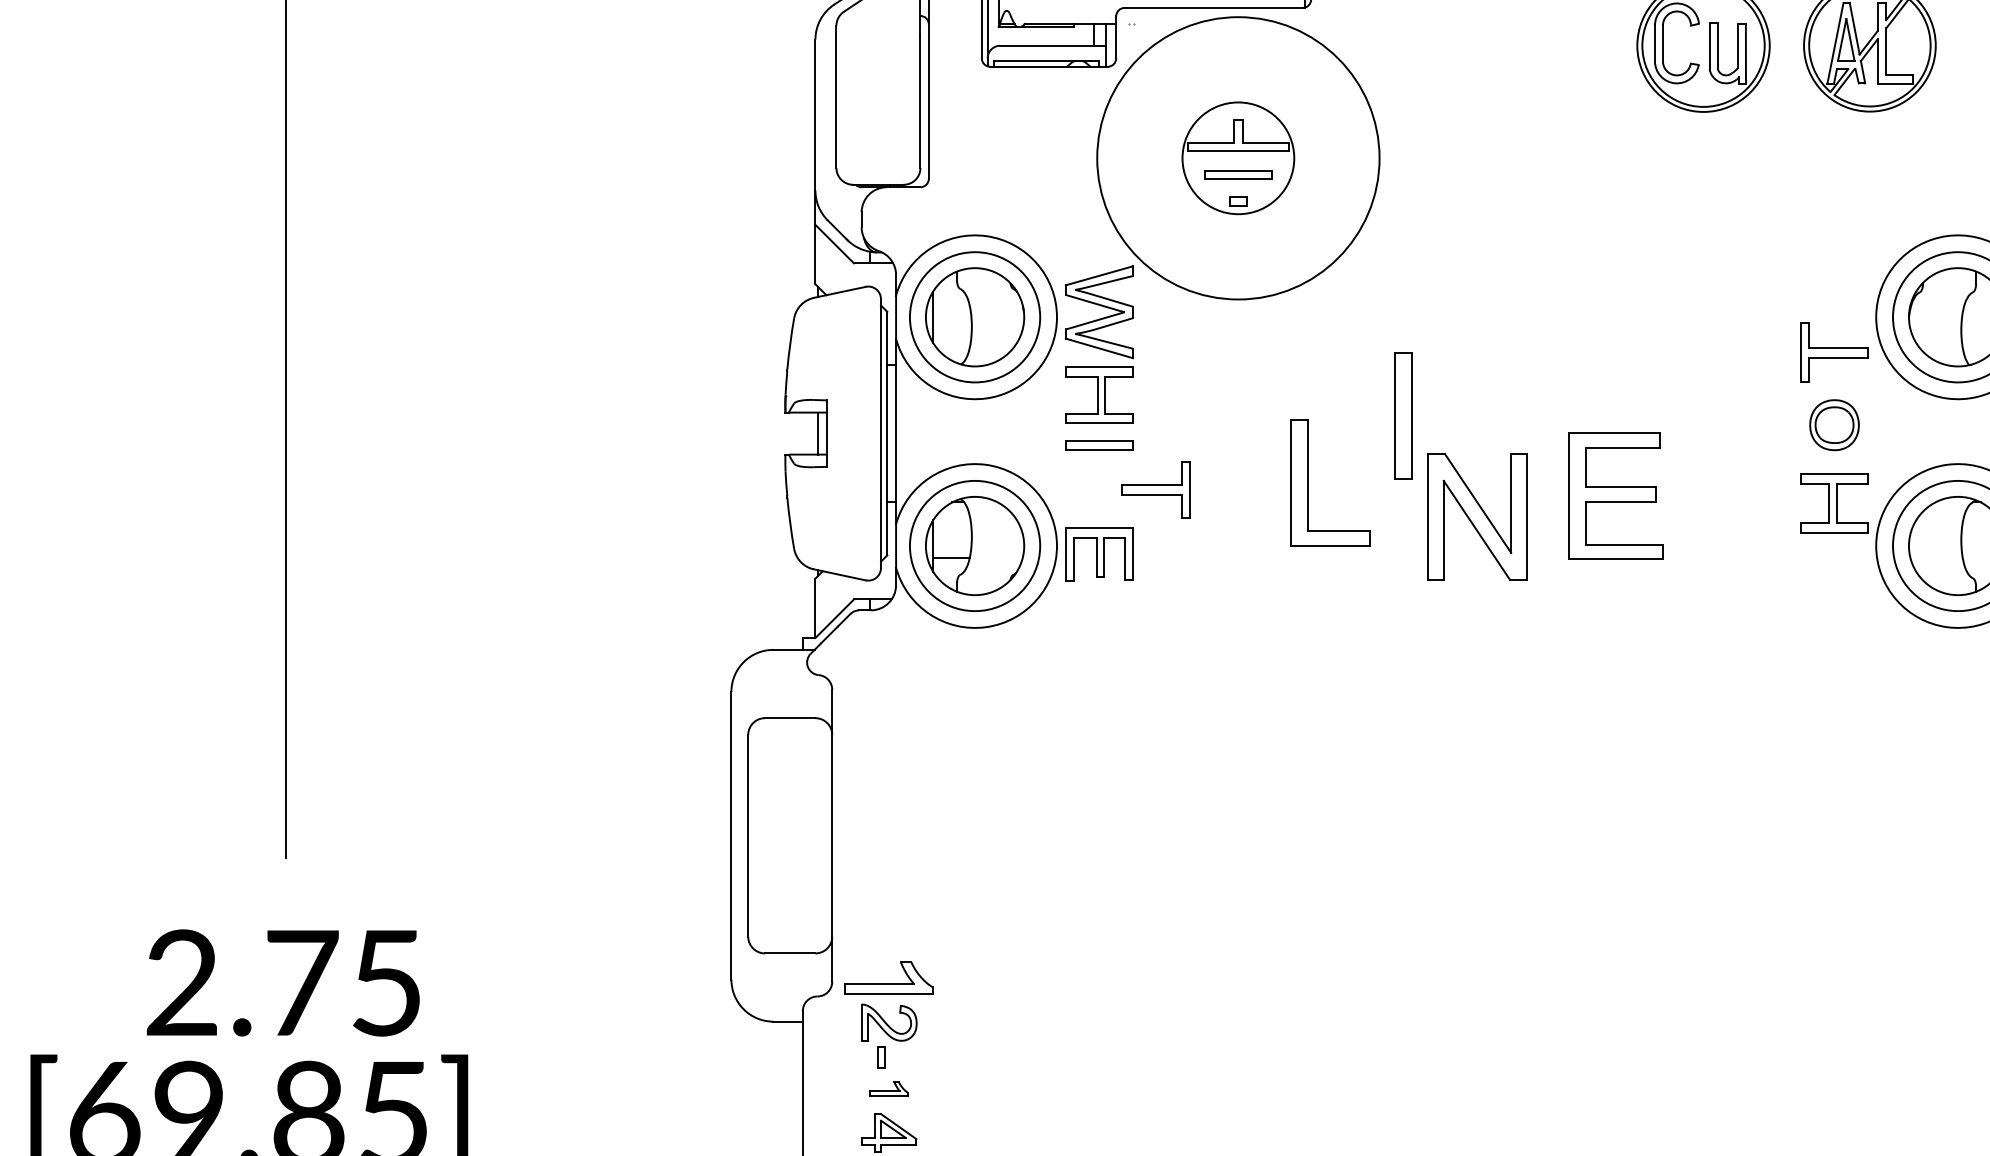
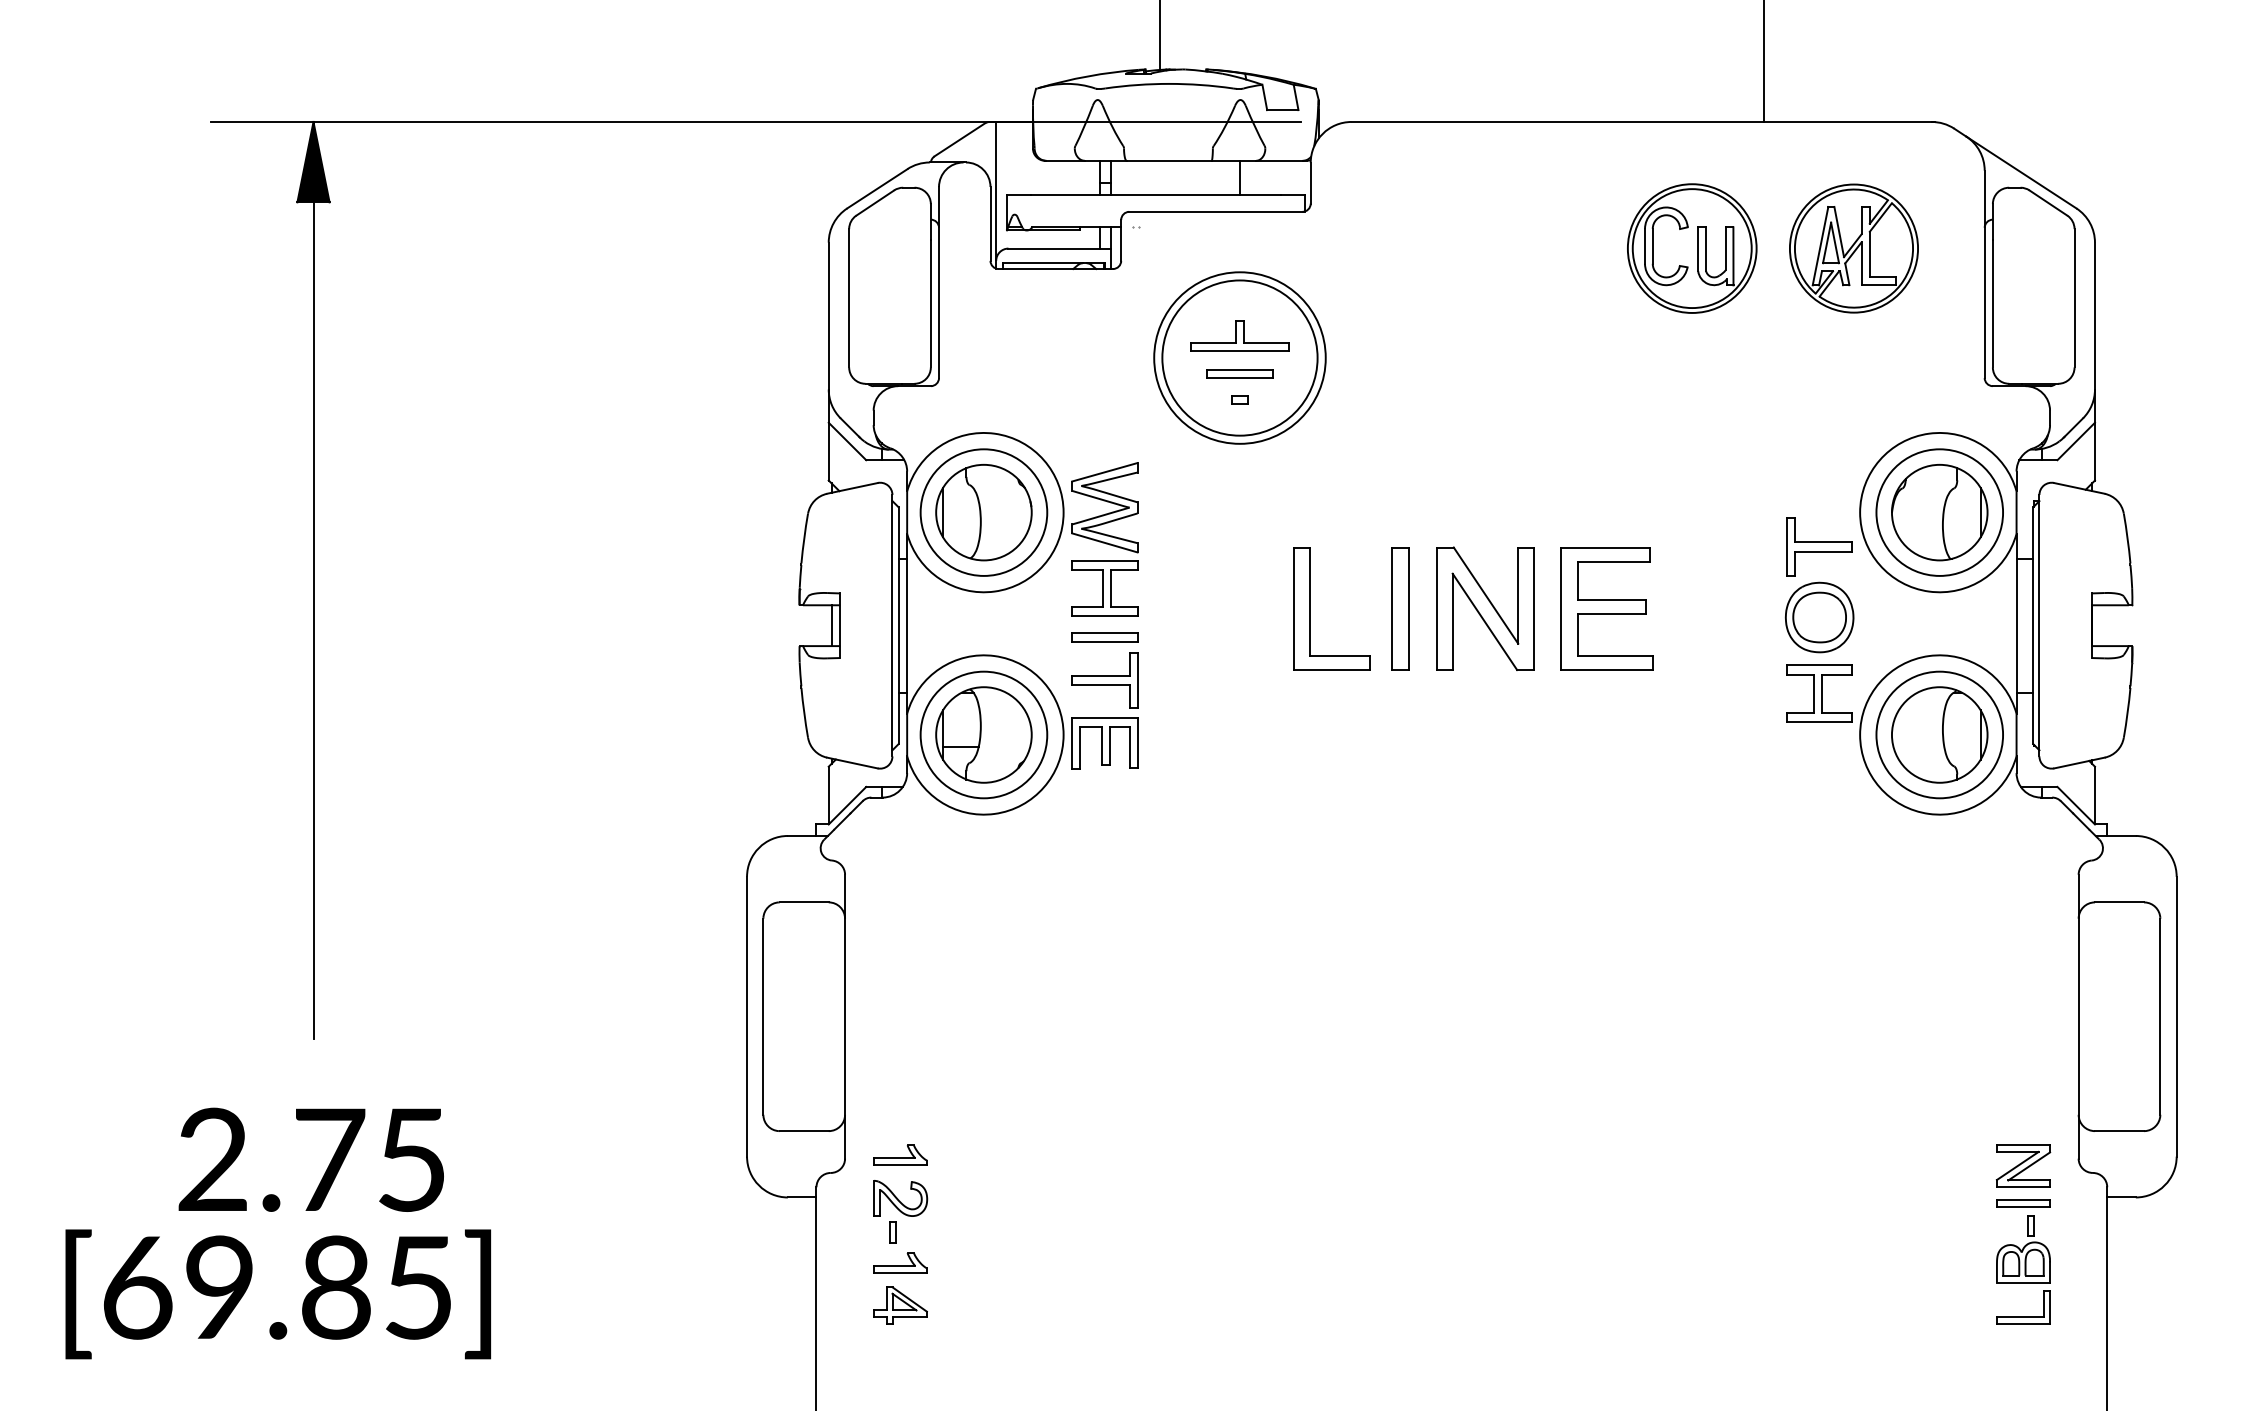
circle: (1237, 157) -> (1239, 357), size x0.62
circle: (1237, 157) -> (1239, 357), size x1.43
part: (1834, 425) -> (1819, 617), size x1.43
part: (1308, 482) -> (1310, 608), moved
part: (1155, 489) -> (1104, 680), moved
part: (1615, 496) -> (1606, 608), moved
part: (1477, 516) -> (1485, 608), moved
part: (889, 977) -> (900, 1154), size x0.62
part: (889, 1088) -> (900, 1262), size x1.43

